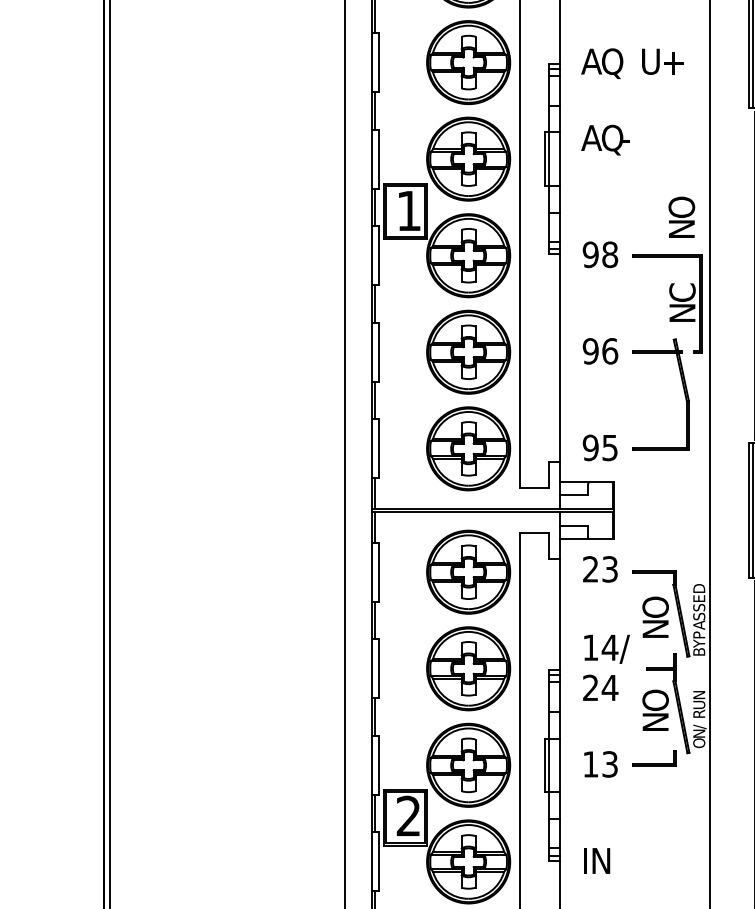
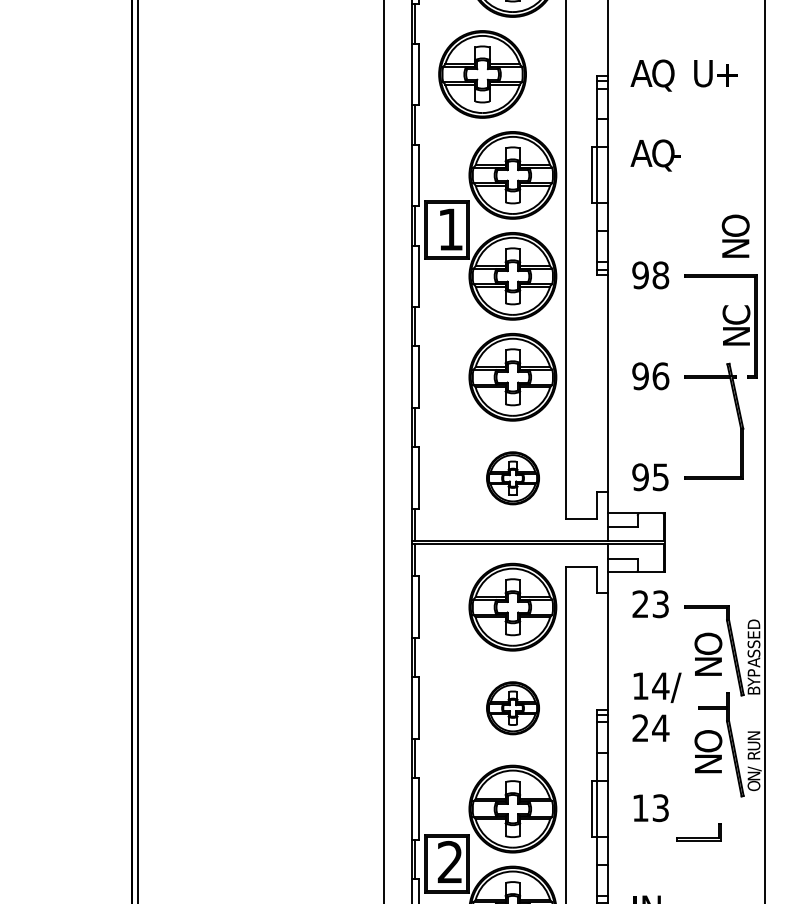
part: (468, 62) -> (482, 74), moved
part: (468, 448) -> (512, 477), size x0.6
part: (468, 668) -> (512, 707), size x0.6
part: (654, 758) -> (698, 832), moved

